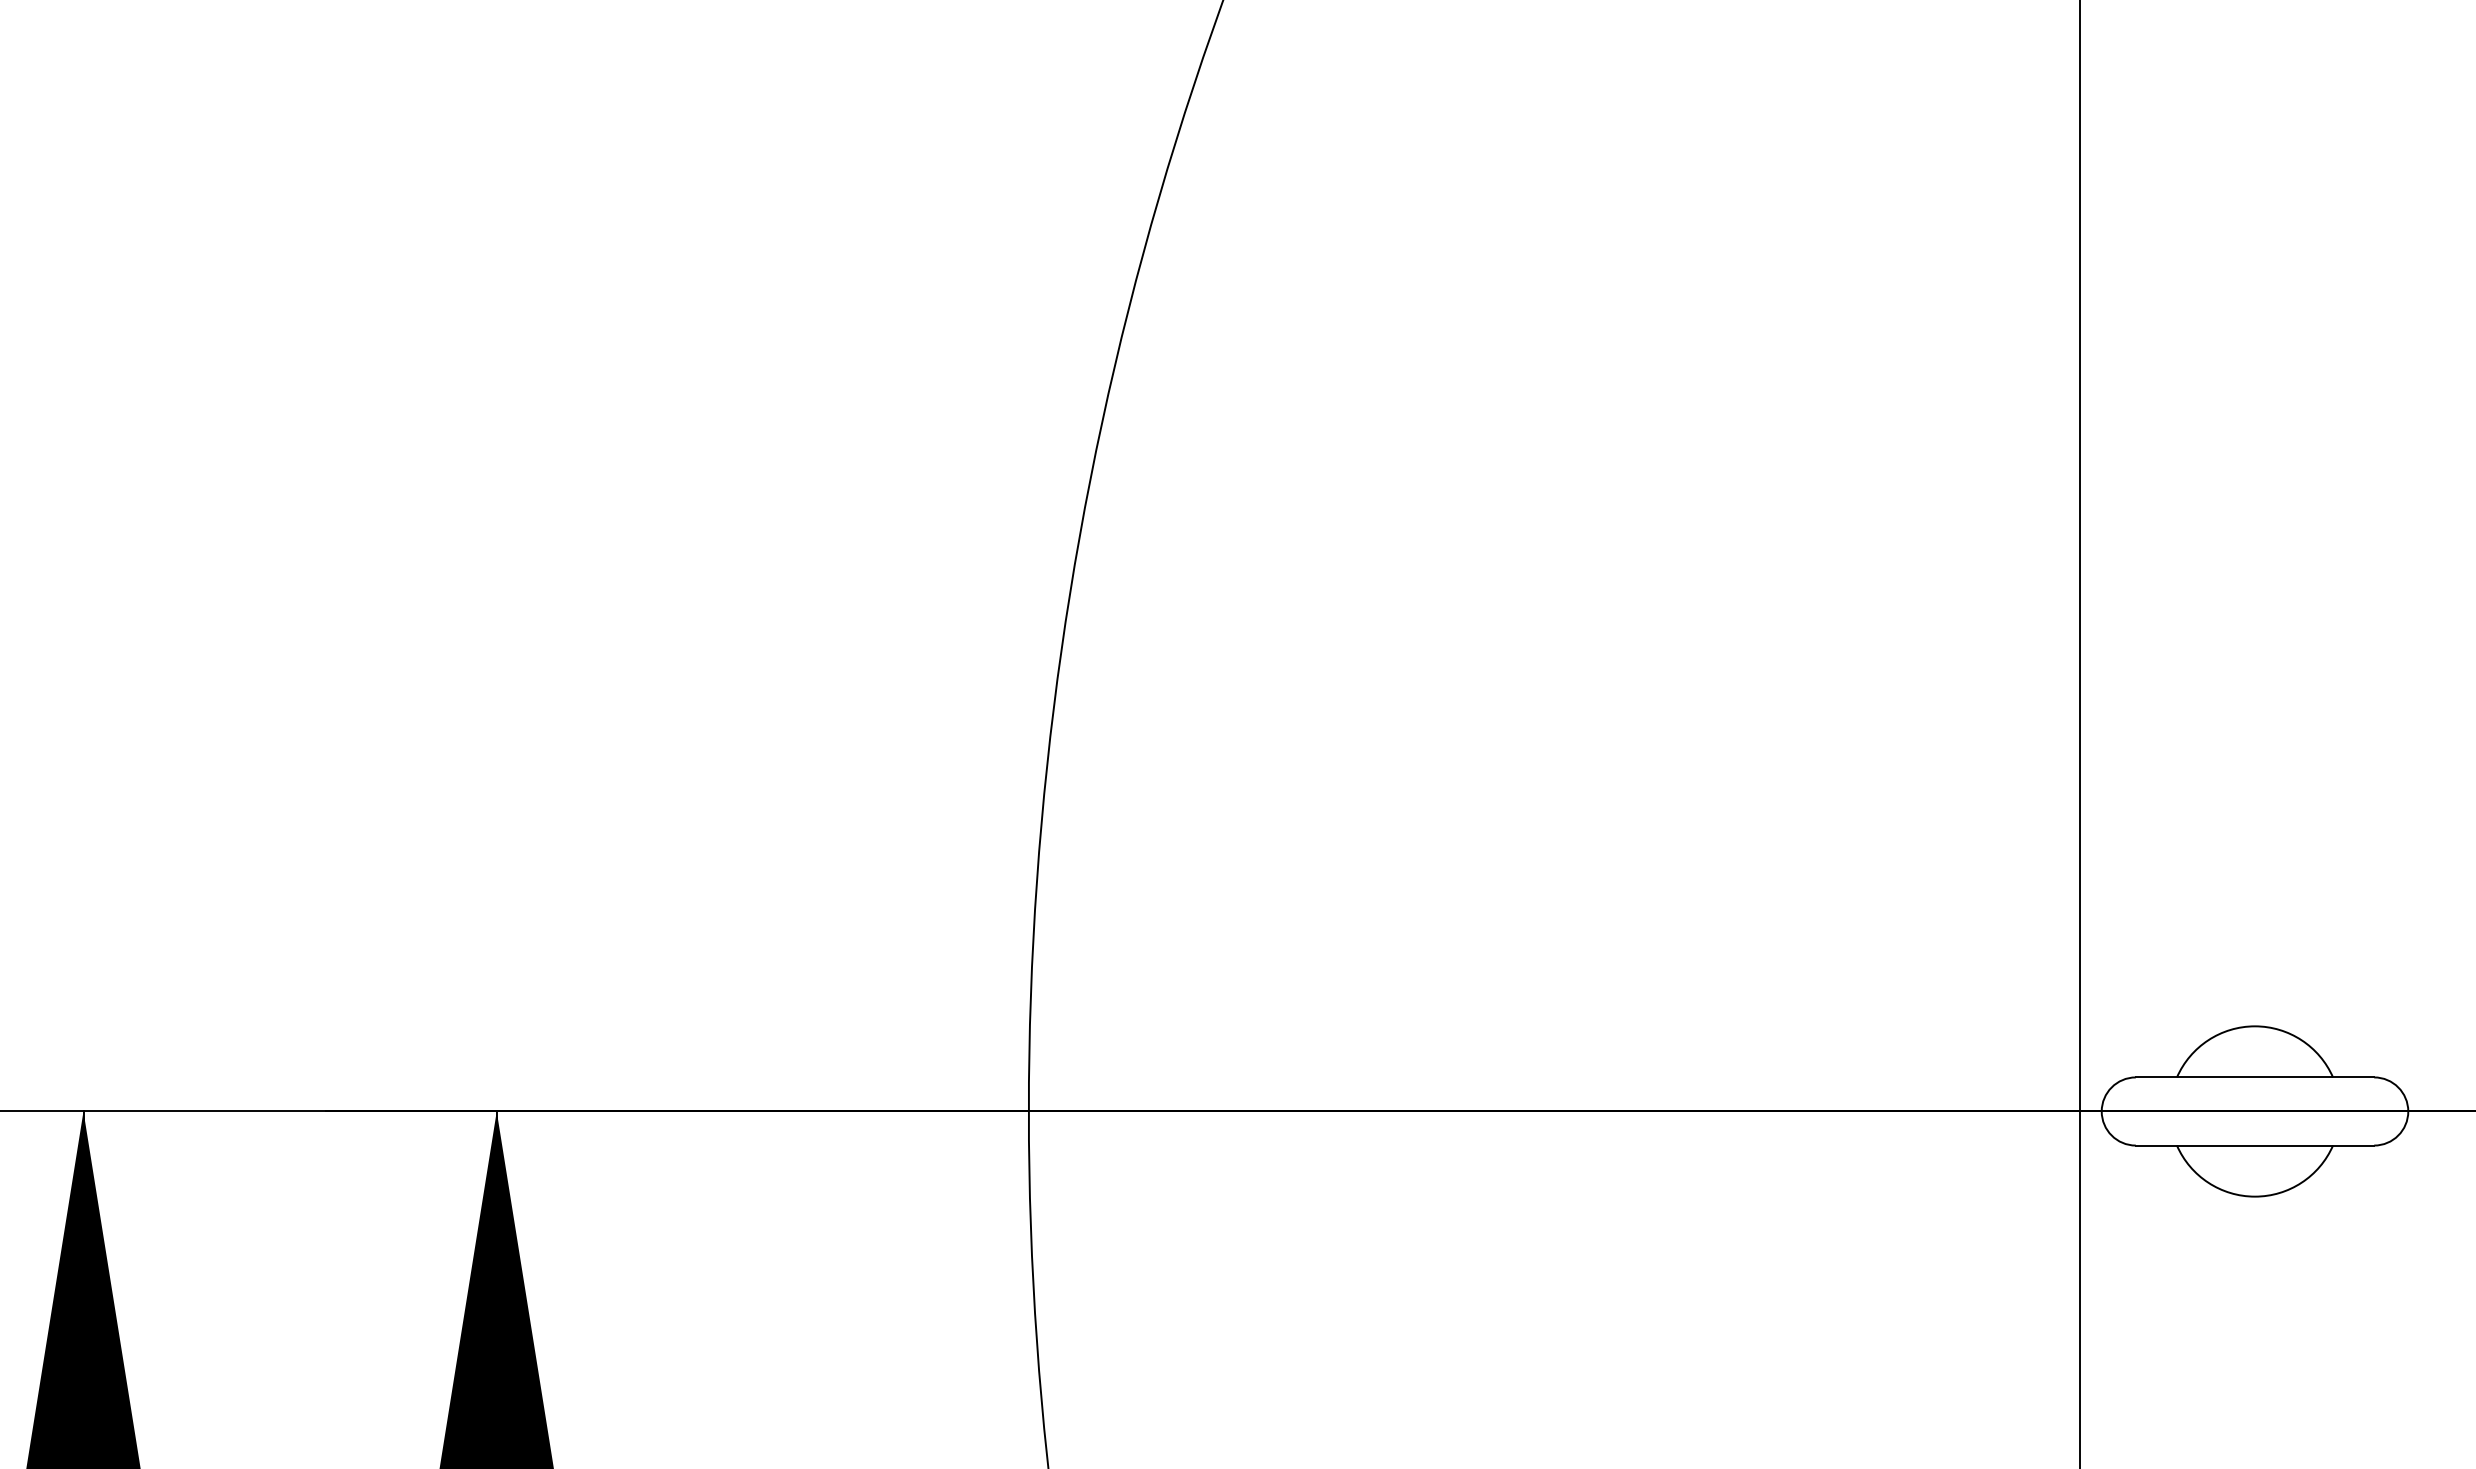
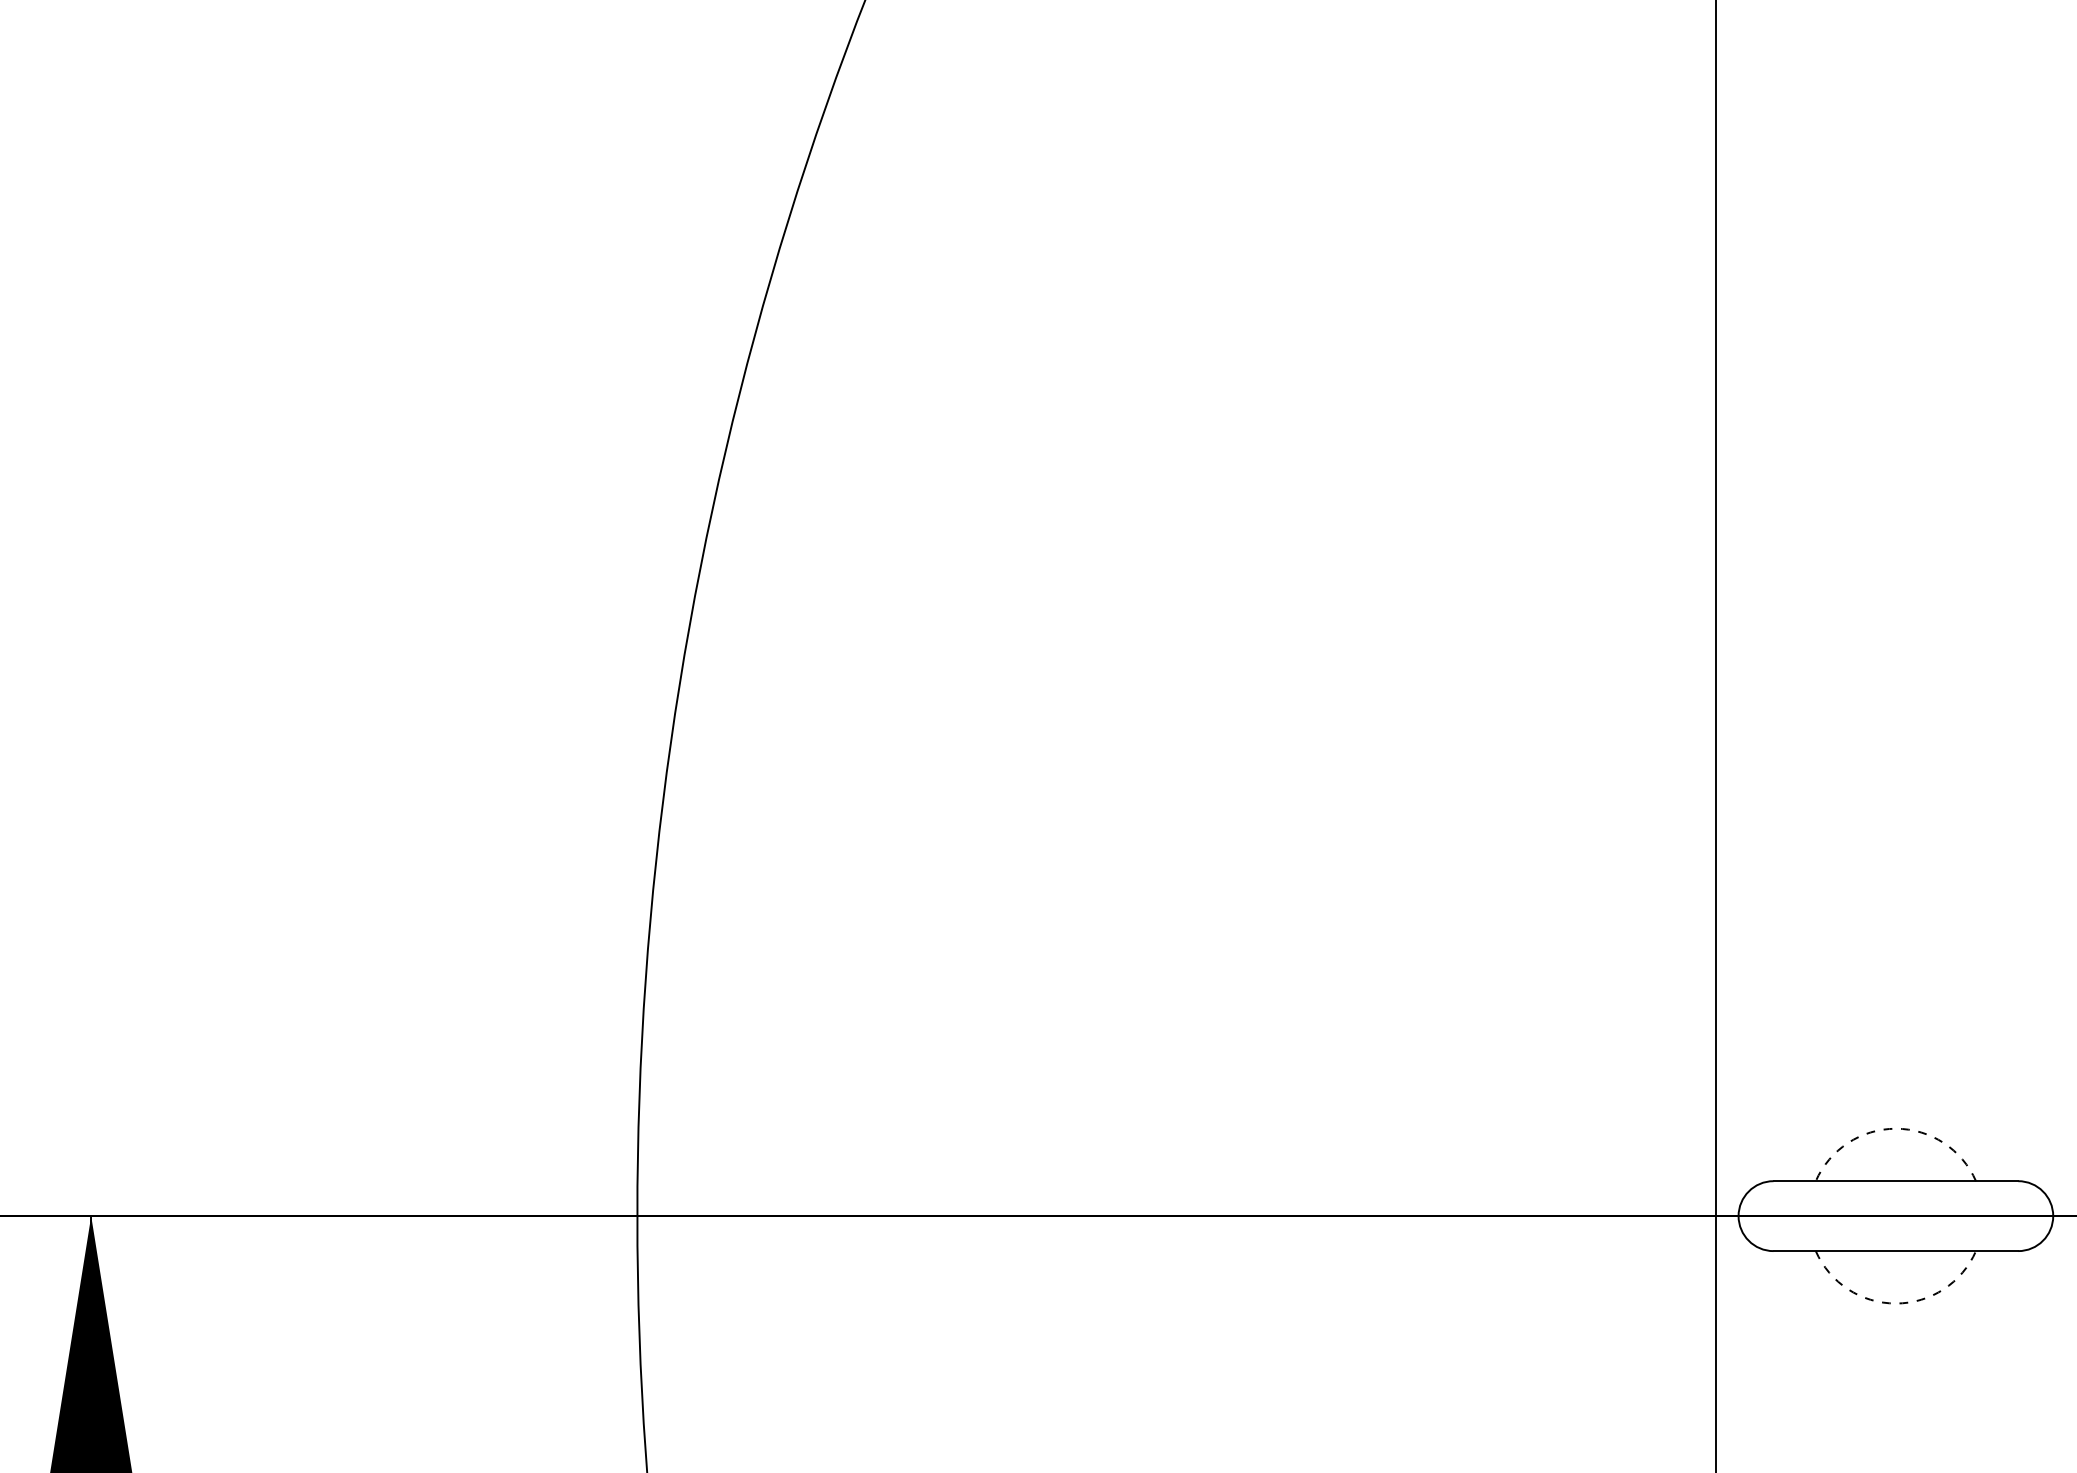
arc: (2255, 1026) -> (1896, 1128), solid -> dashed
arc: (2255, 1196) -> (1896, 1303), solid -> dashed

